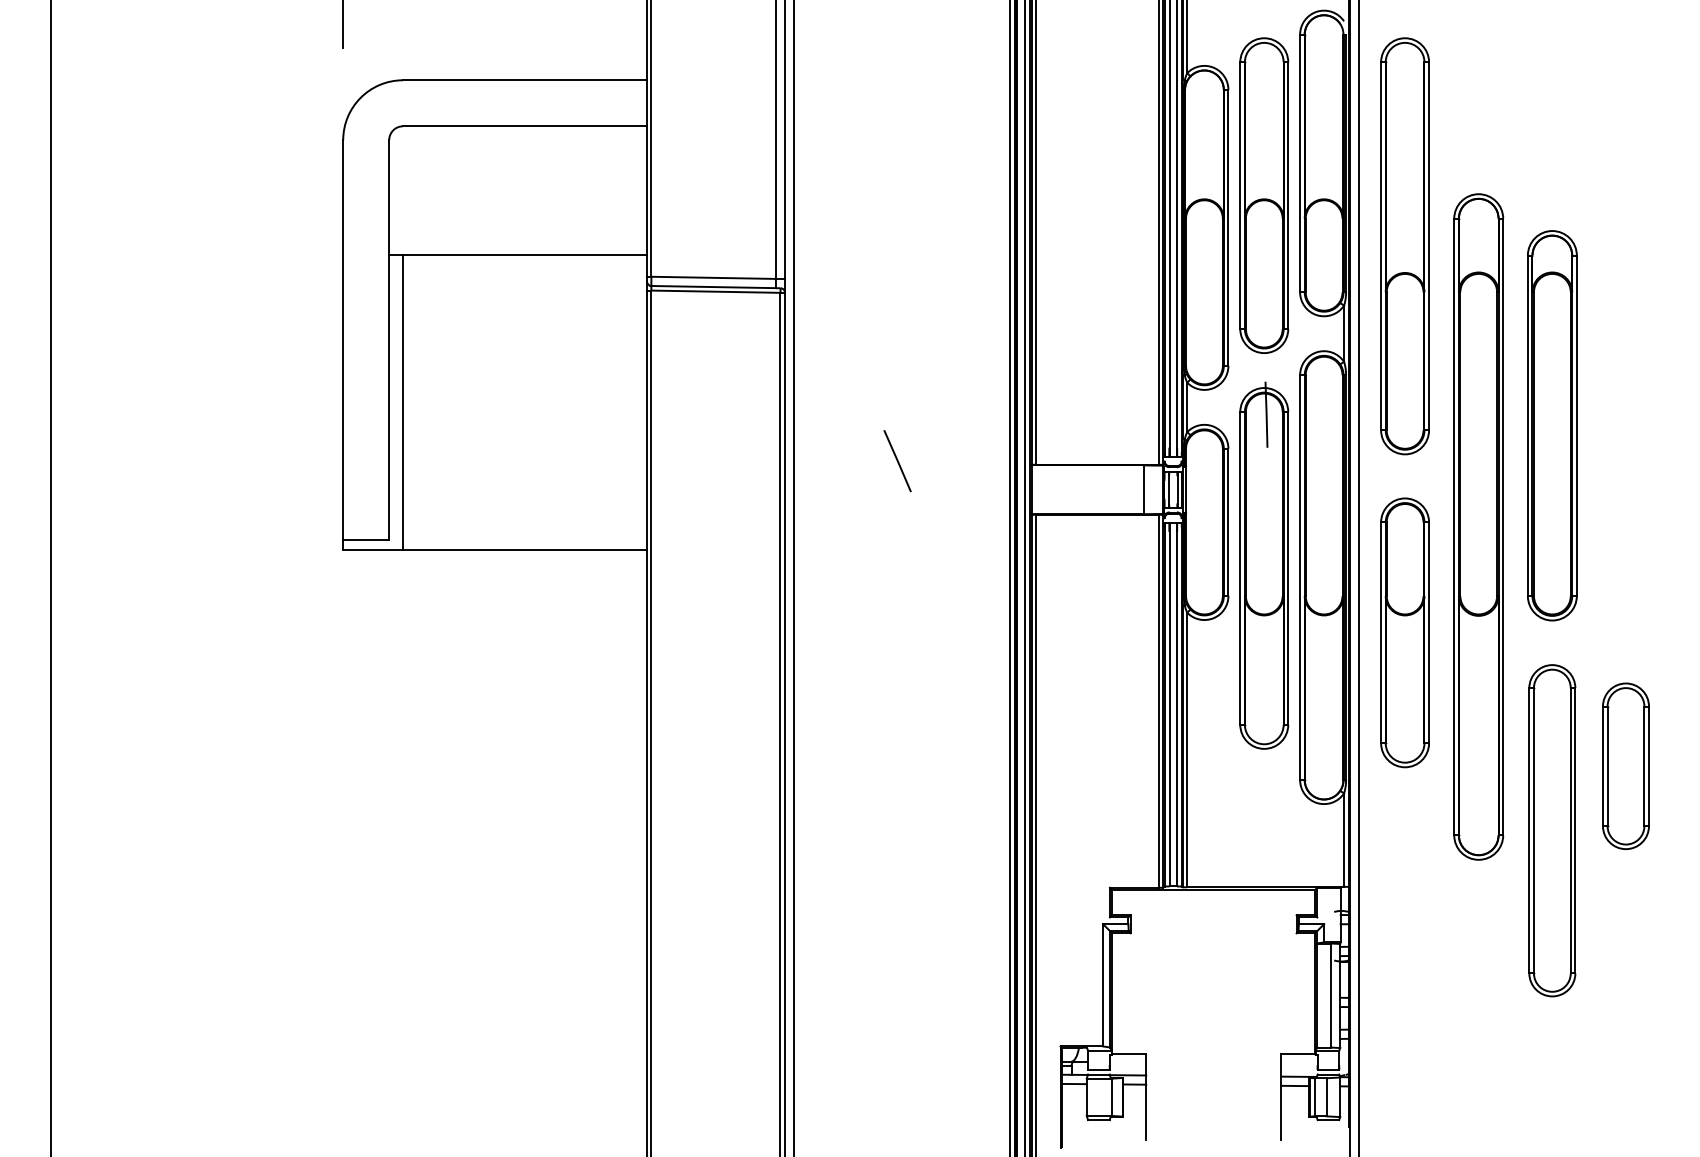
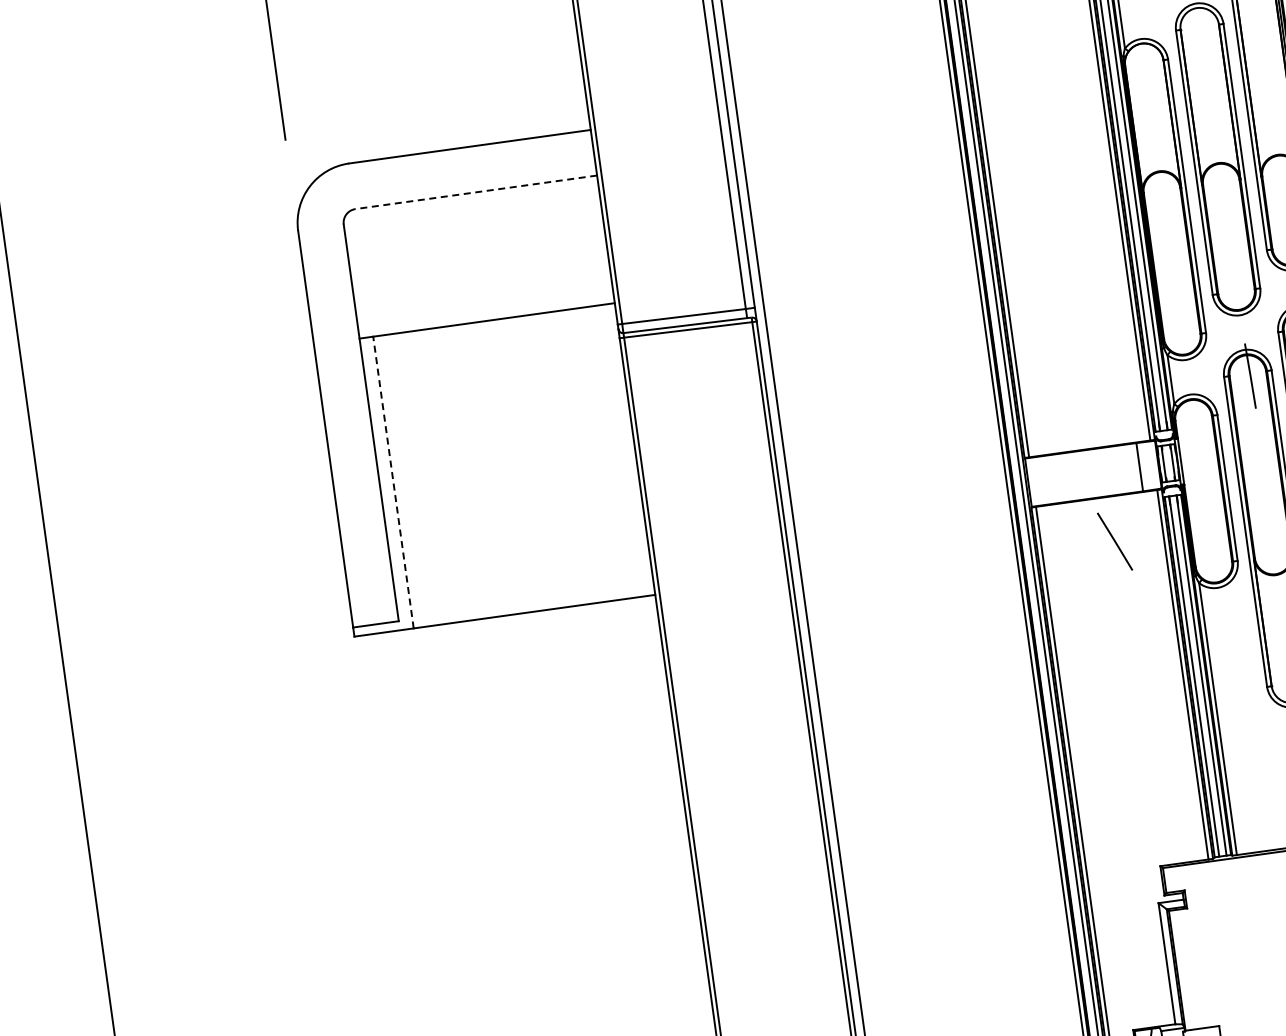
line: (524, 126) -> (475, 192), solid -> dashed
line: (403, 401) -> (393, 481), solid -> dashed
line: (897, 461) -> (1114, 542), moved

